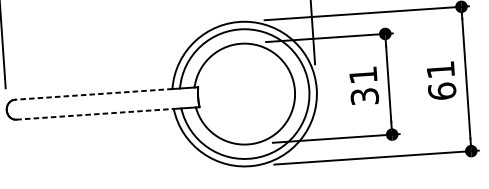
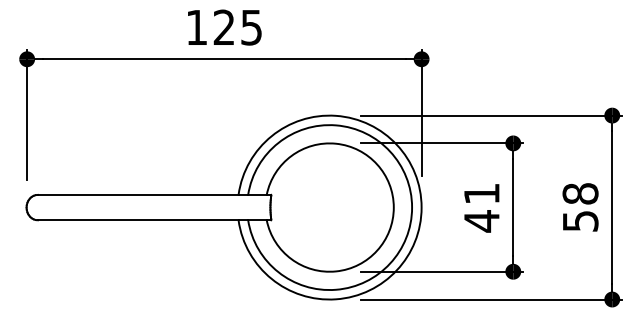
text: (441, 80) -> (580, 207), 61 -> 58
line: (93, 94) -> (137, 194), dashed -> solid
text: (364, 96) -> (481, 221), 31 -> 41
line: (95, 114) -> (138, 220), dashed -> solid

